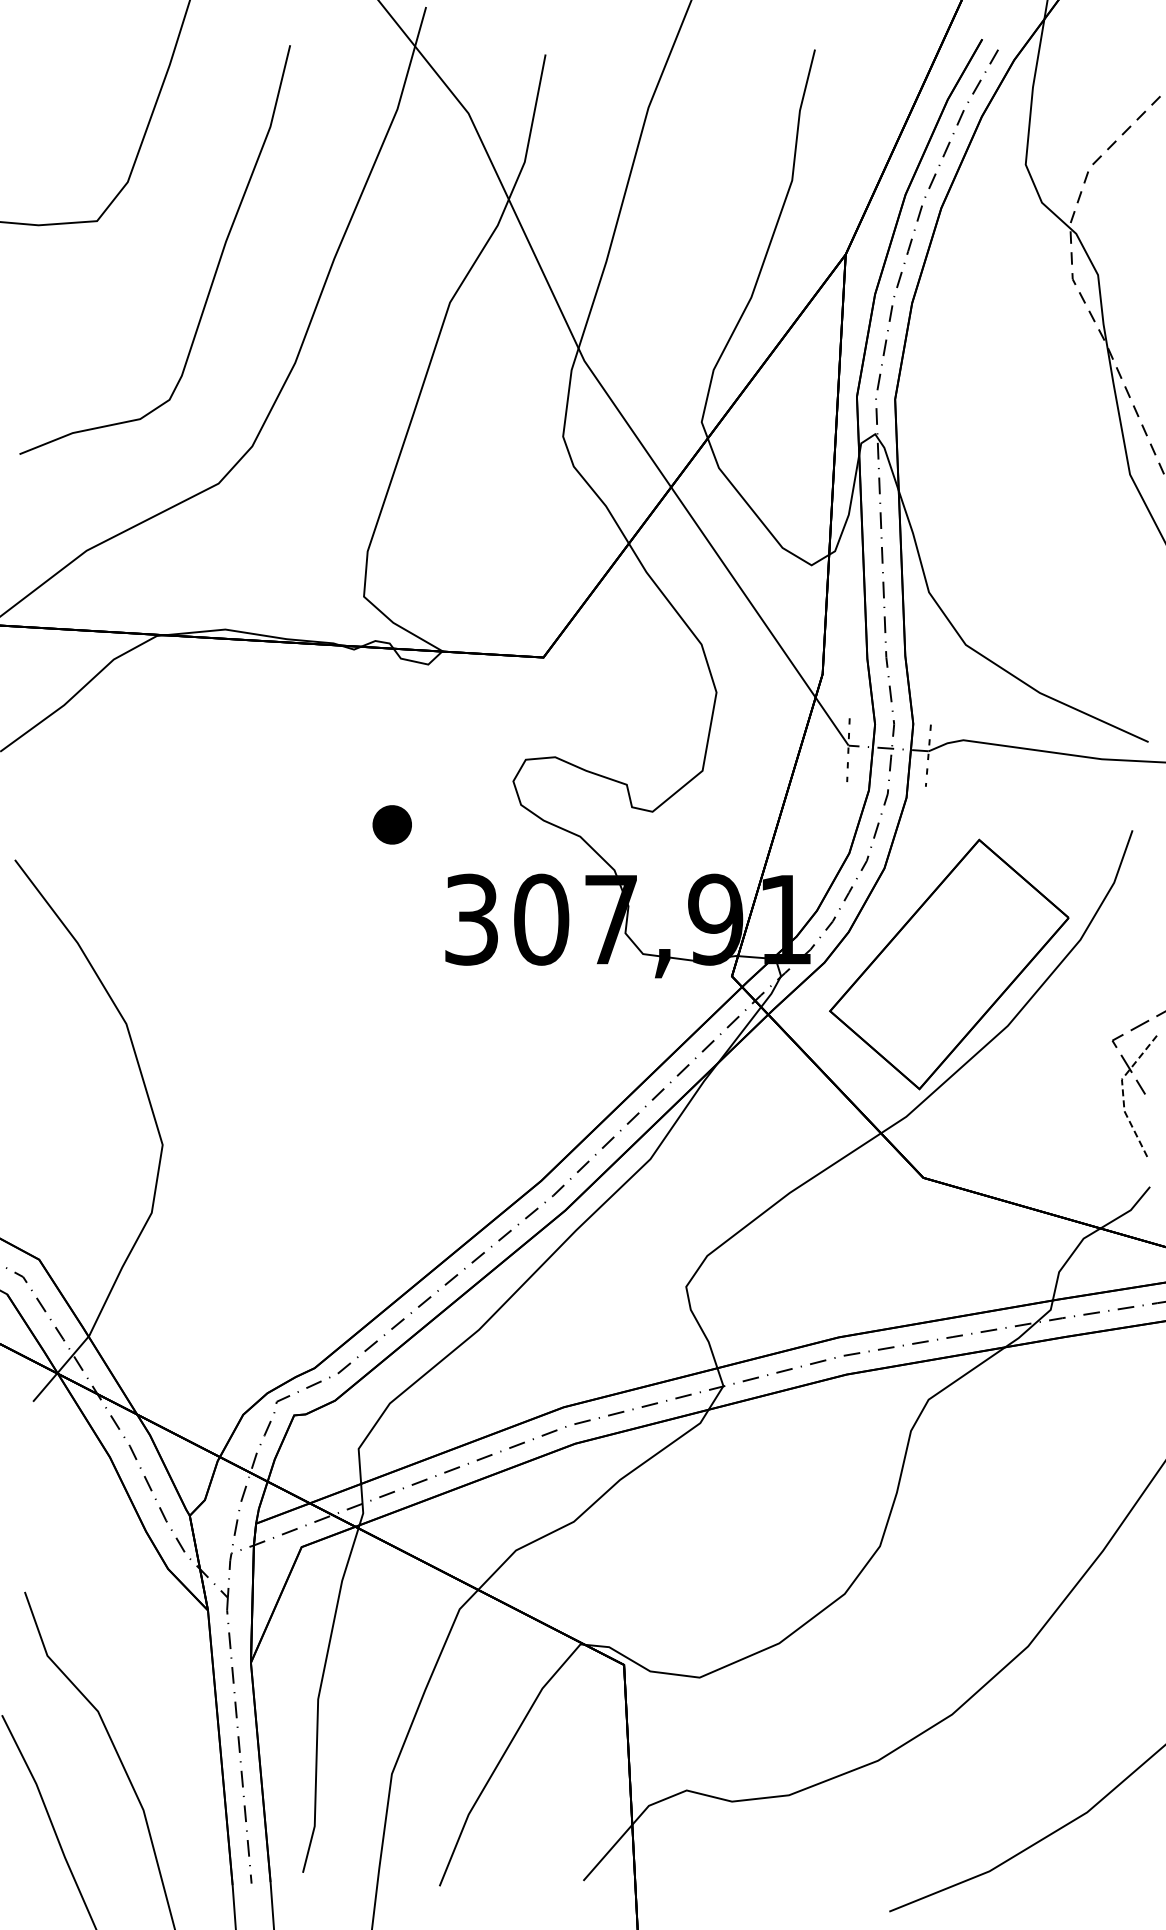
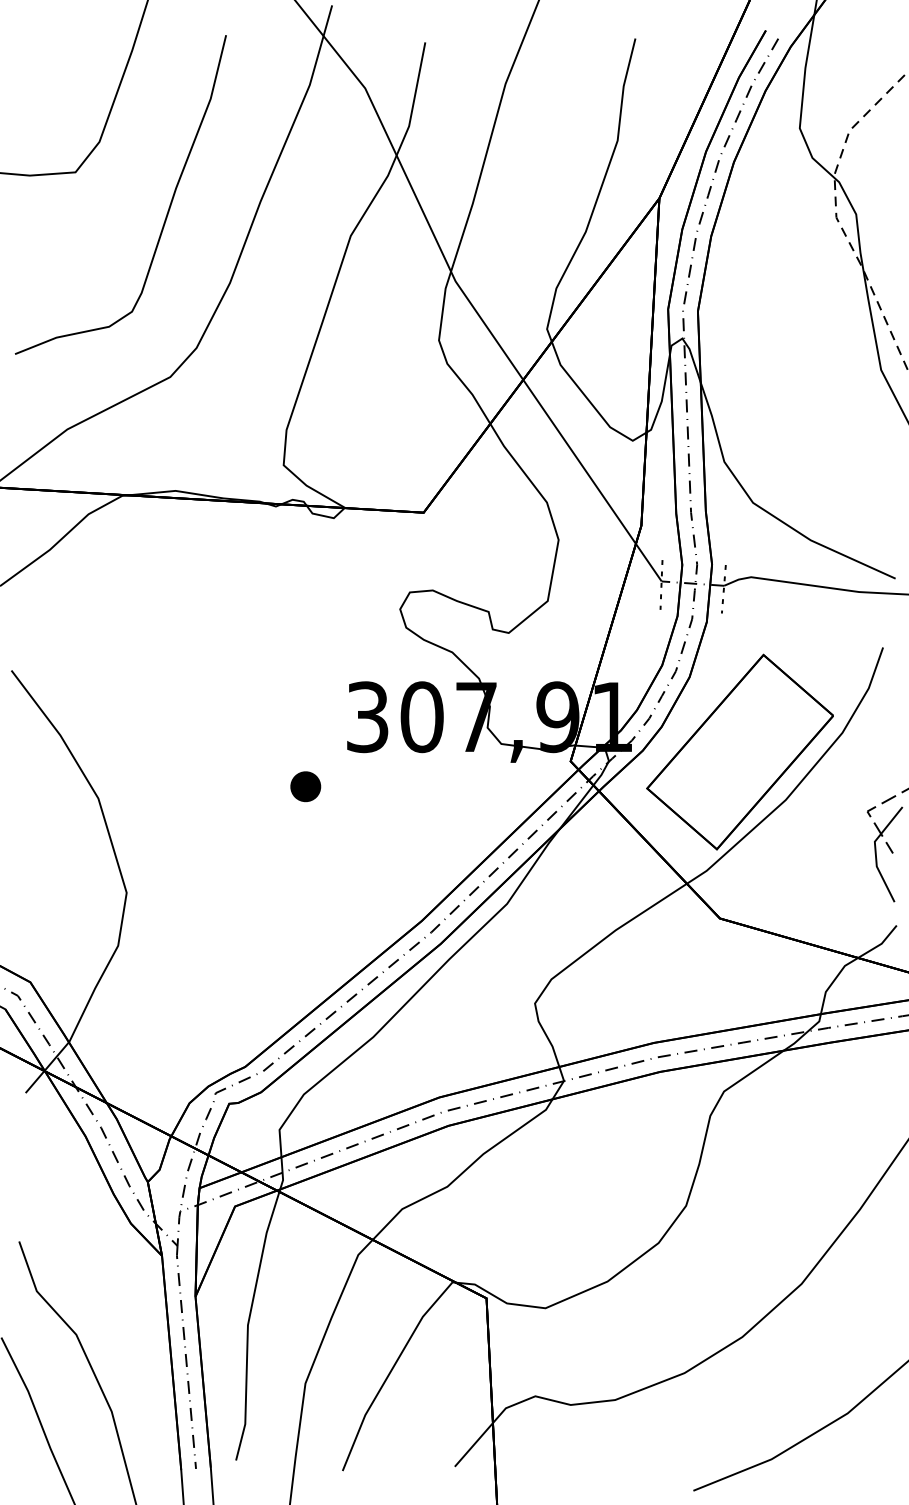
part: (391, 824) -> (305, 786), moved
line: (1122, 1092) -> (875, 851), dashed -> solid

